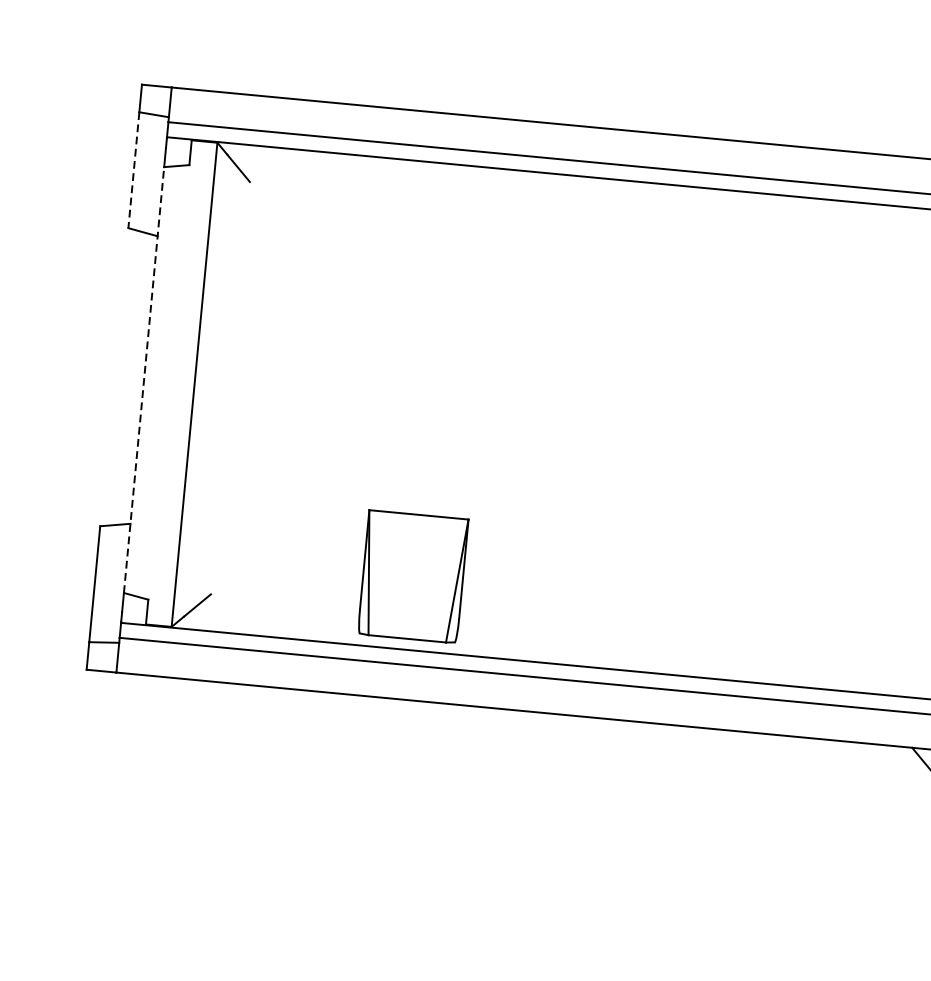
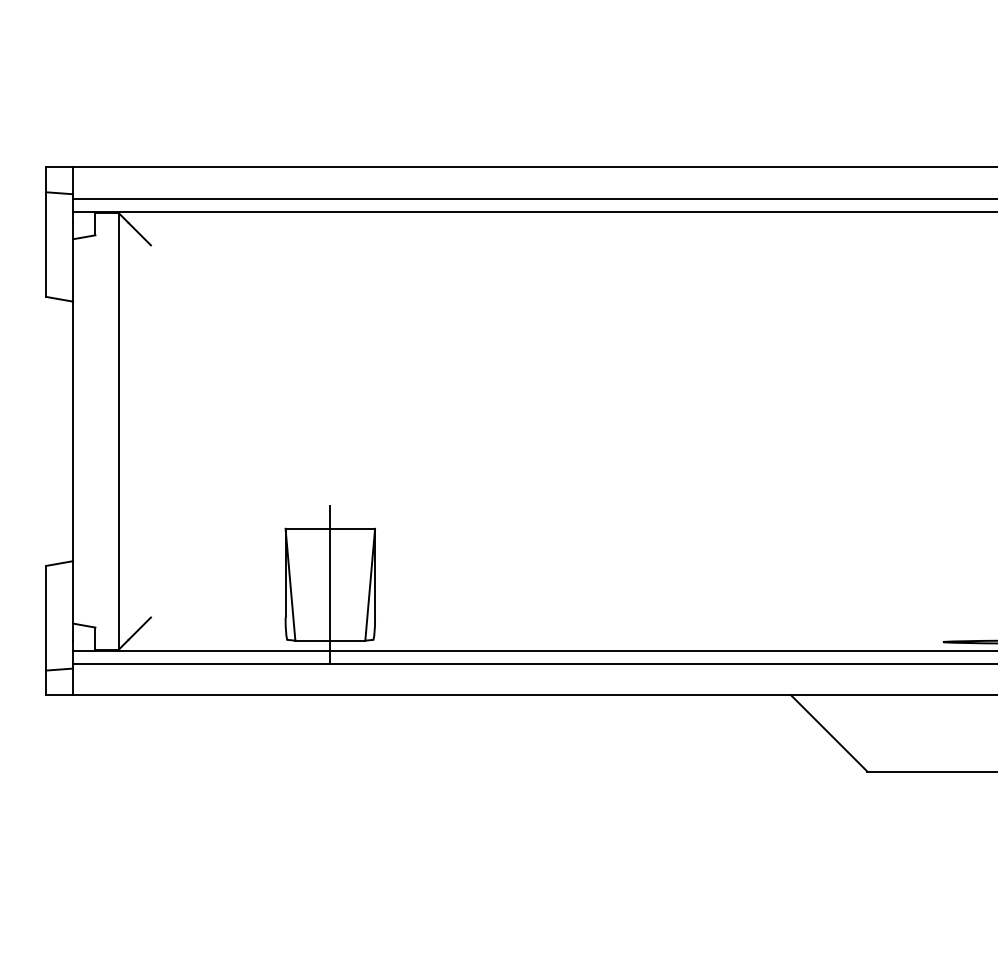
line: (134, 171) -> (46, 245), dashed -> solid
line: (144, 379) -> (73, 430), dashed -> solid
line: (413, 576) -> (330, 584), added

